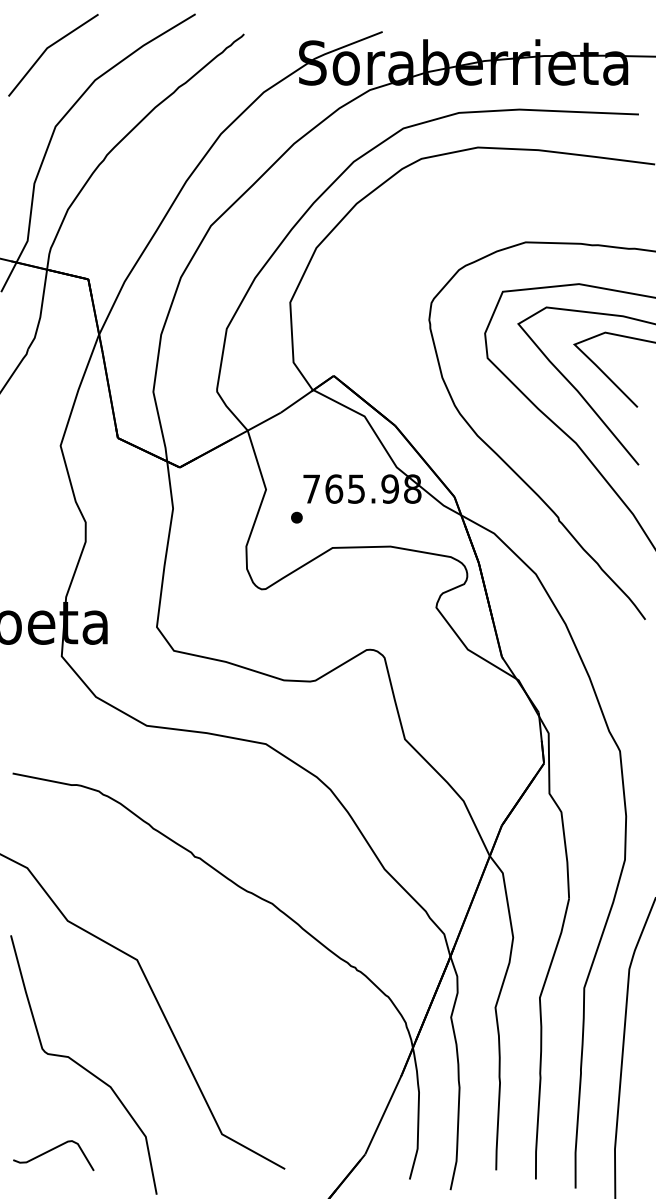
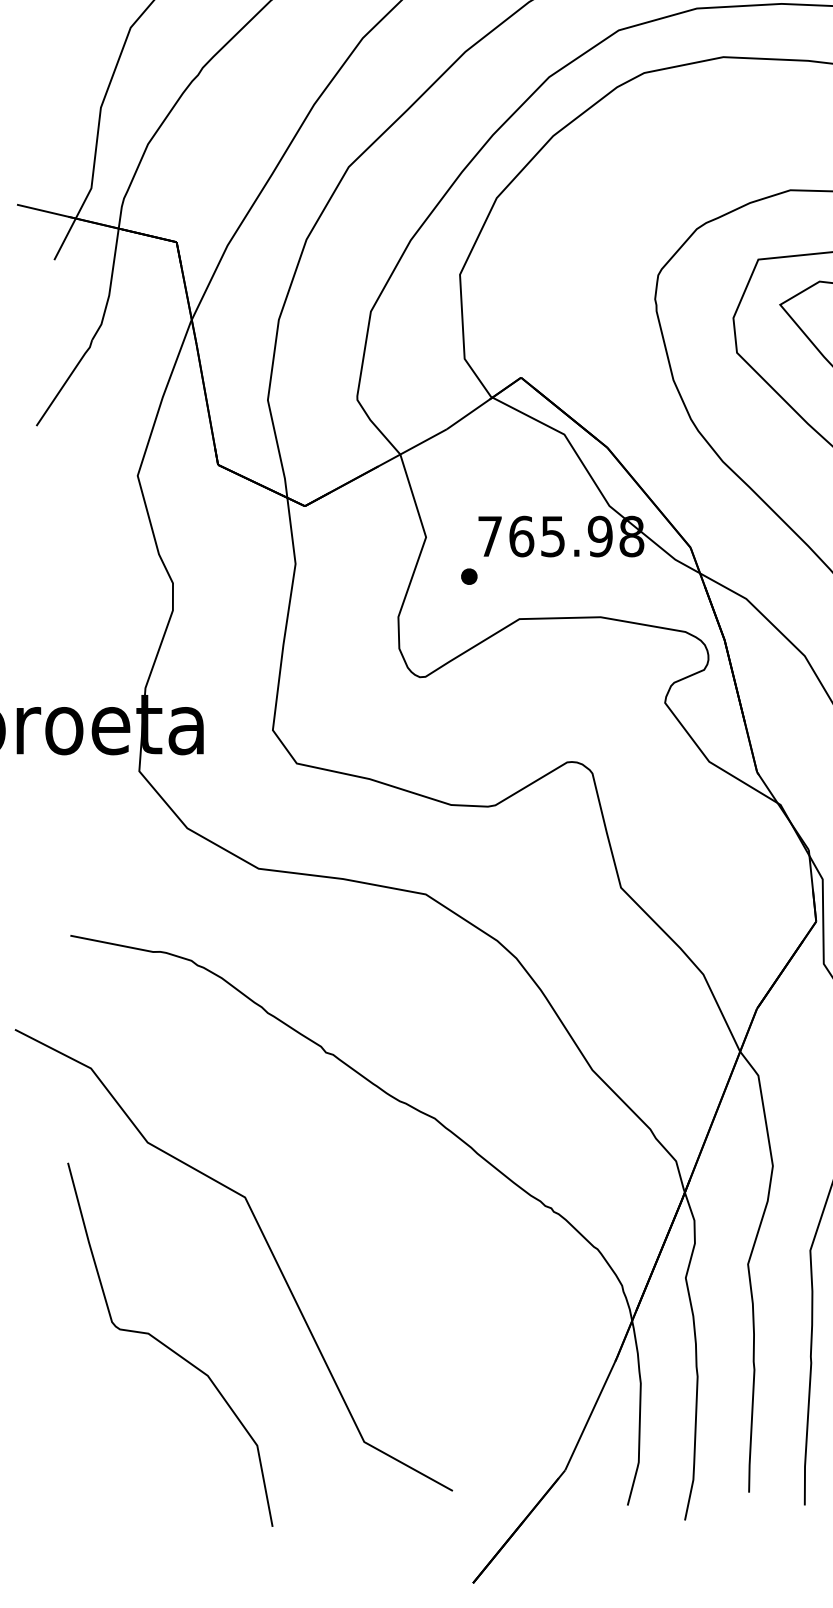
curve: (50, 1151) -> (123, 1466), removed

